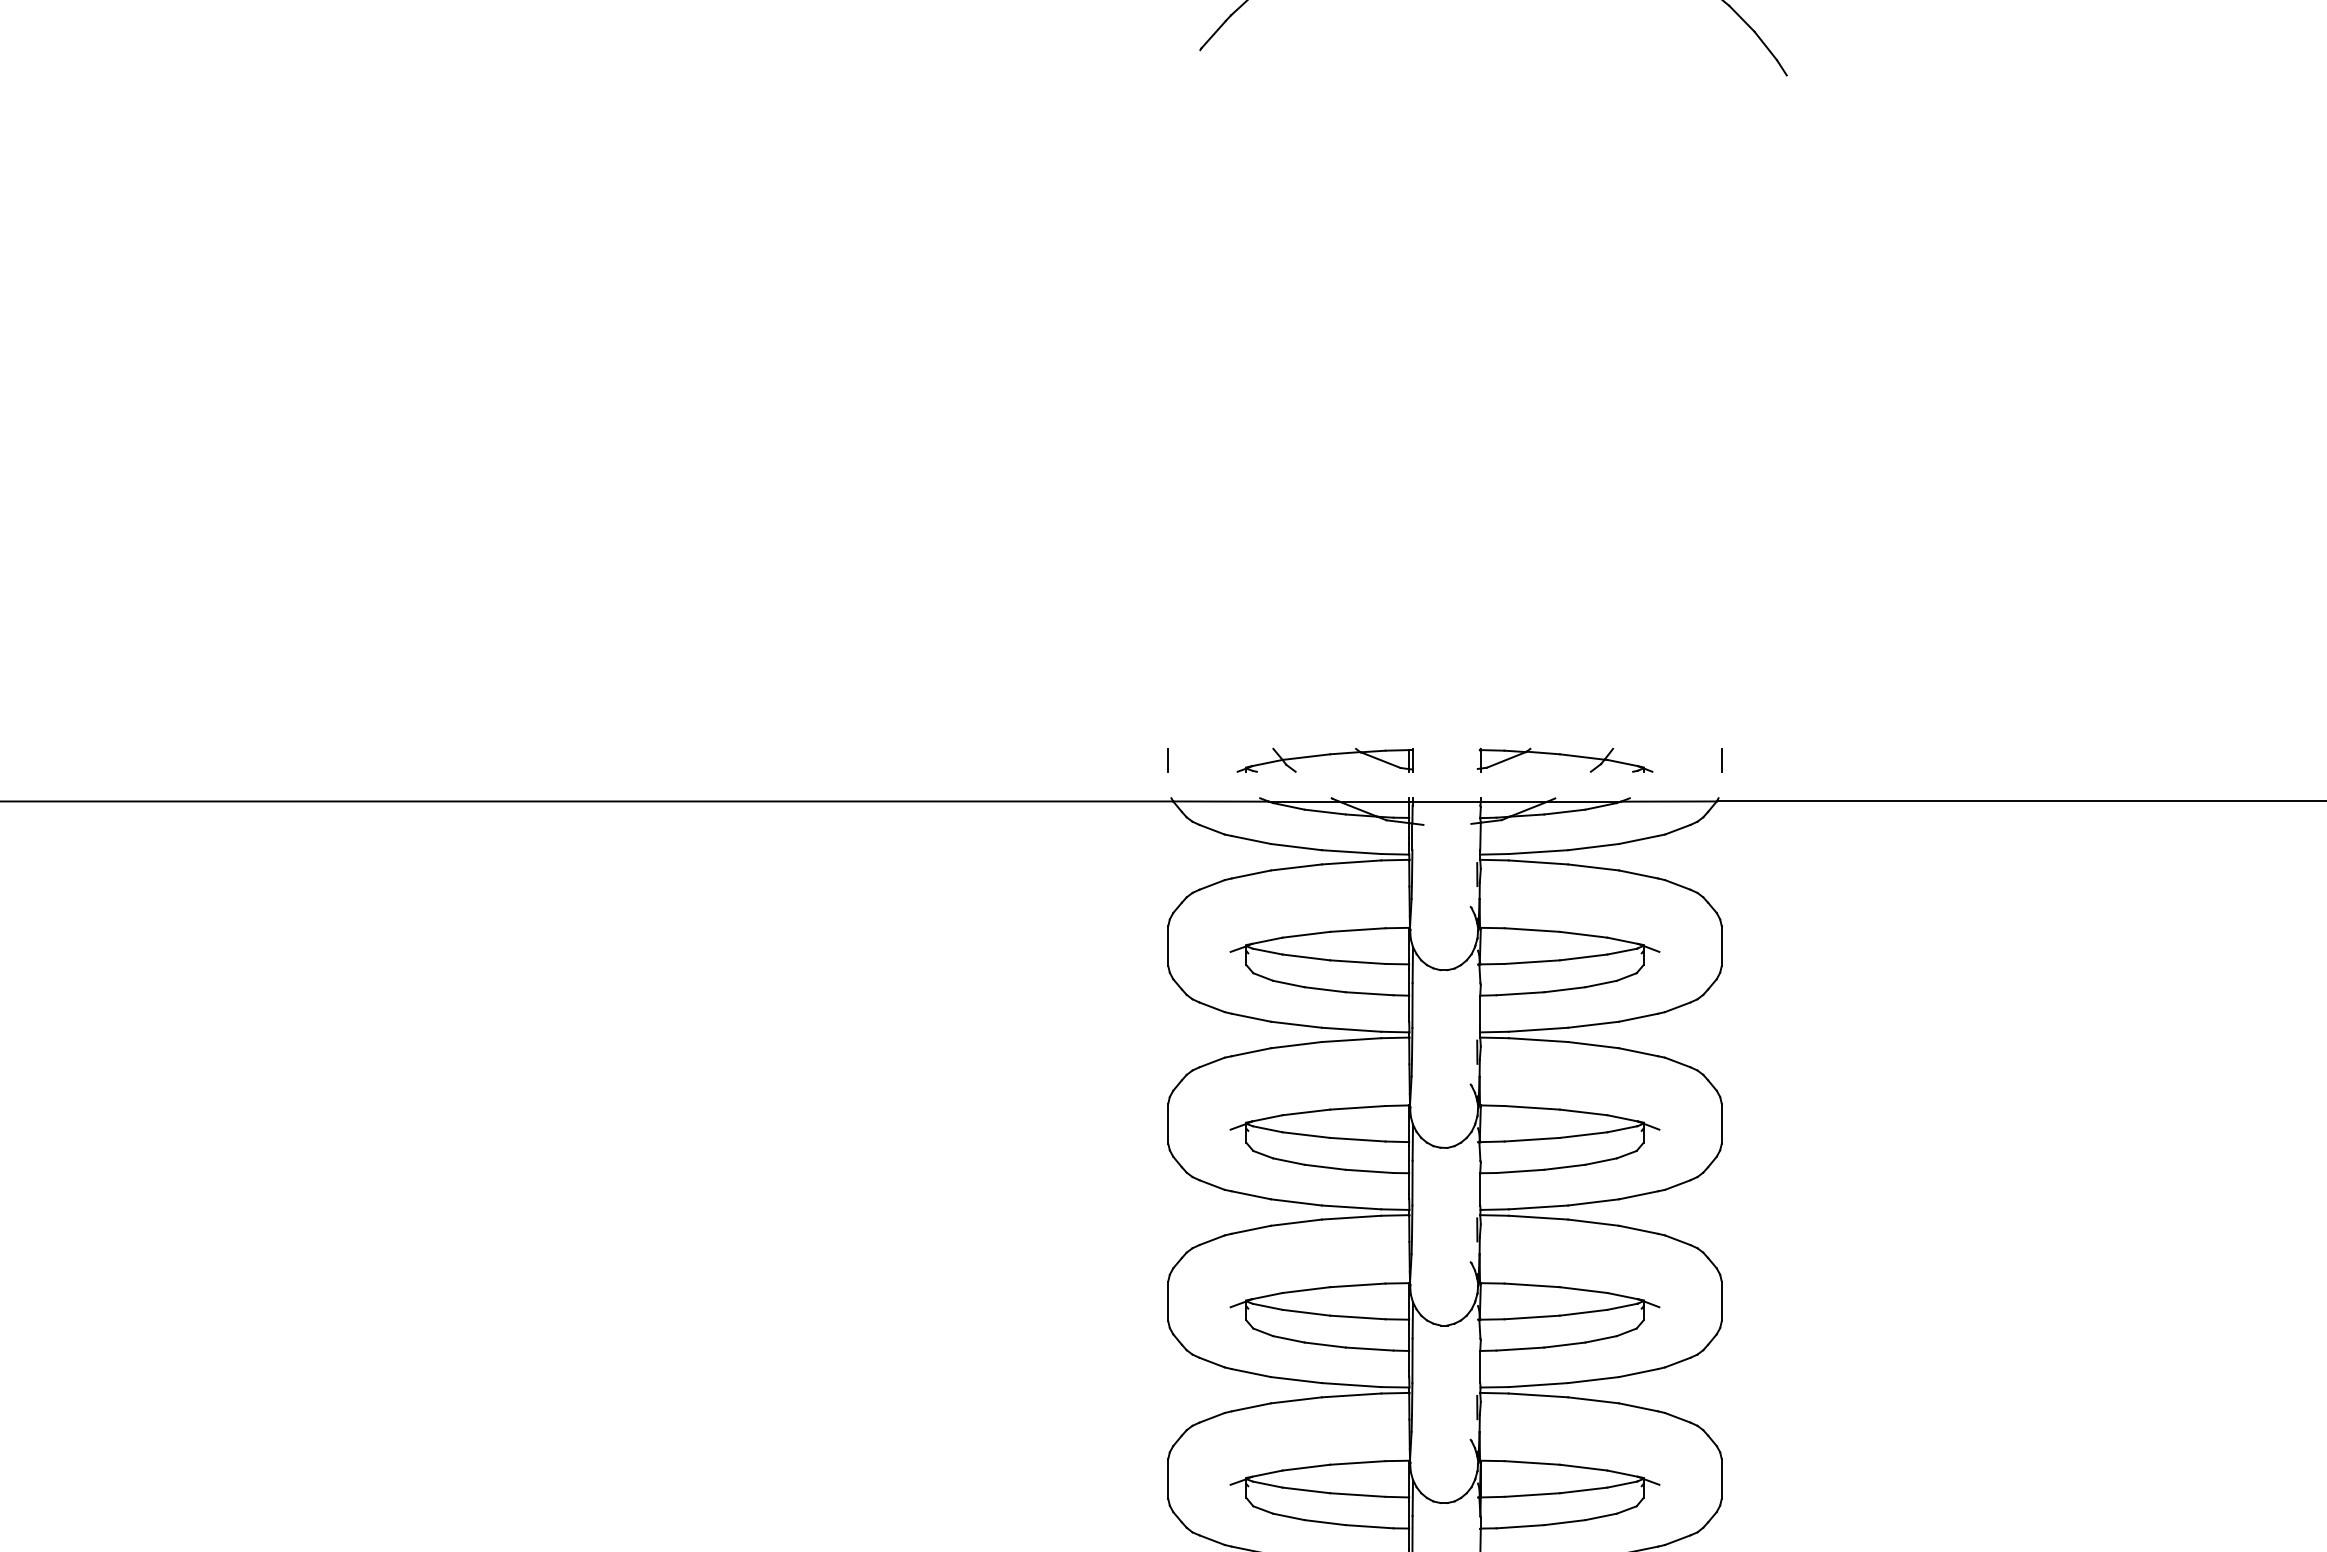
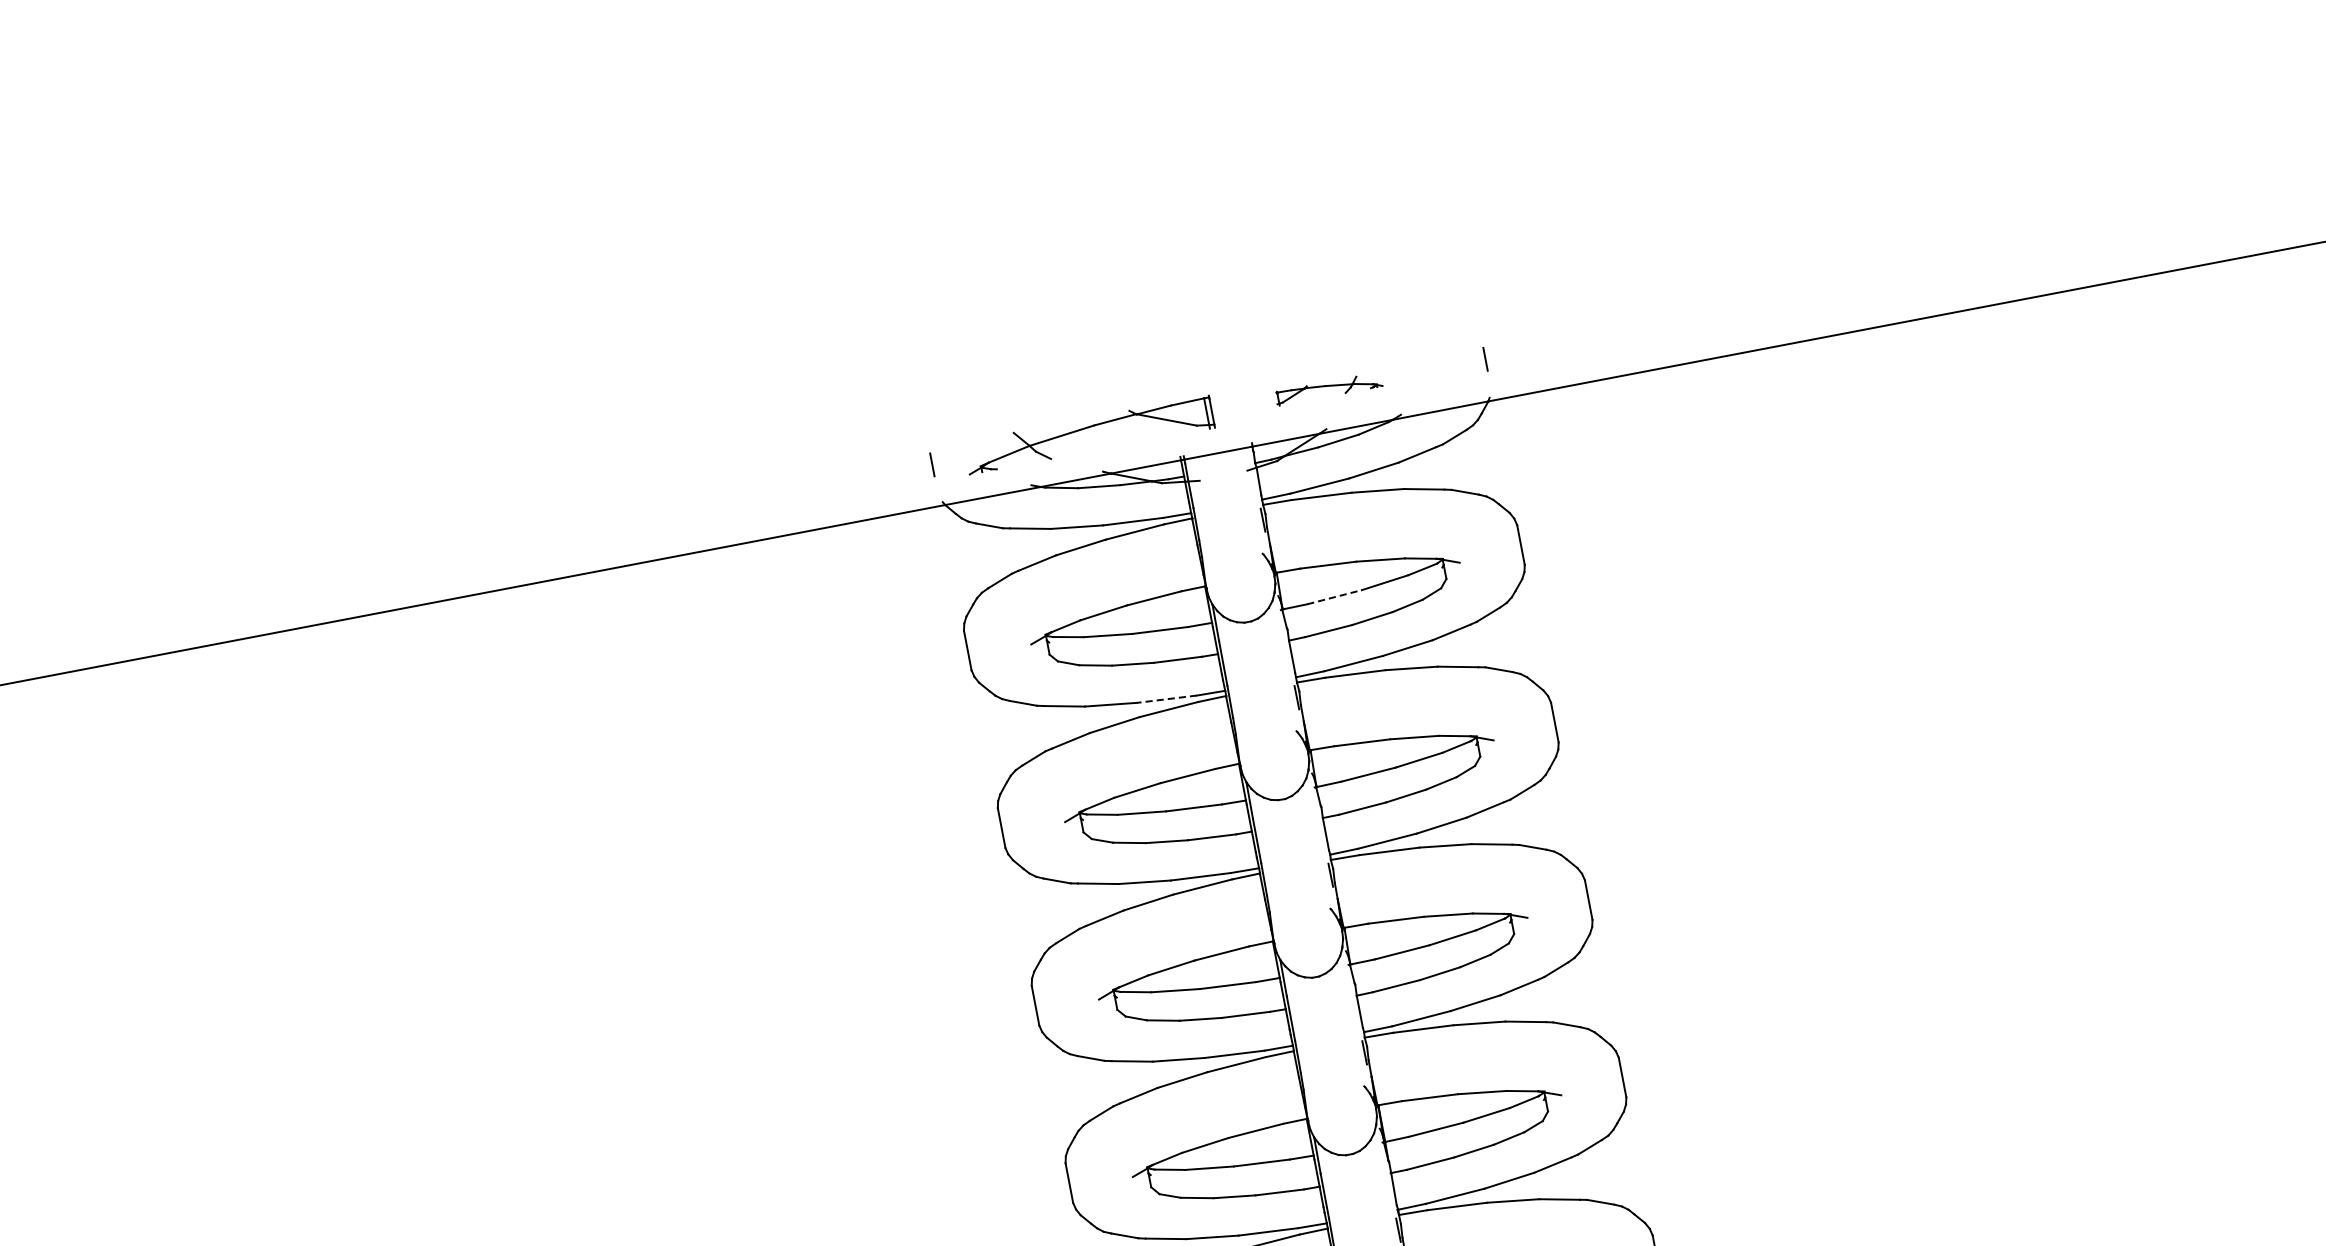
part: (1324, 759) -> (1088, 434), size x1.4
part: (1564, 759) -> (1328, 388), size x0.6
line: (1532, 962) -> (1334, 597), solid -> dashed
line: (1351, 1029) -> (1166, 698), solid -> dashed

